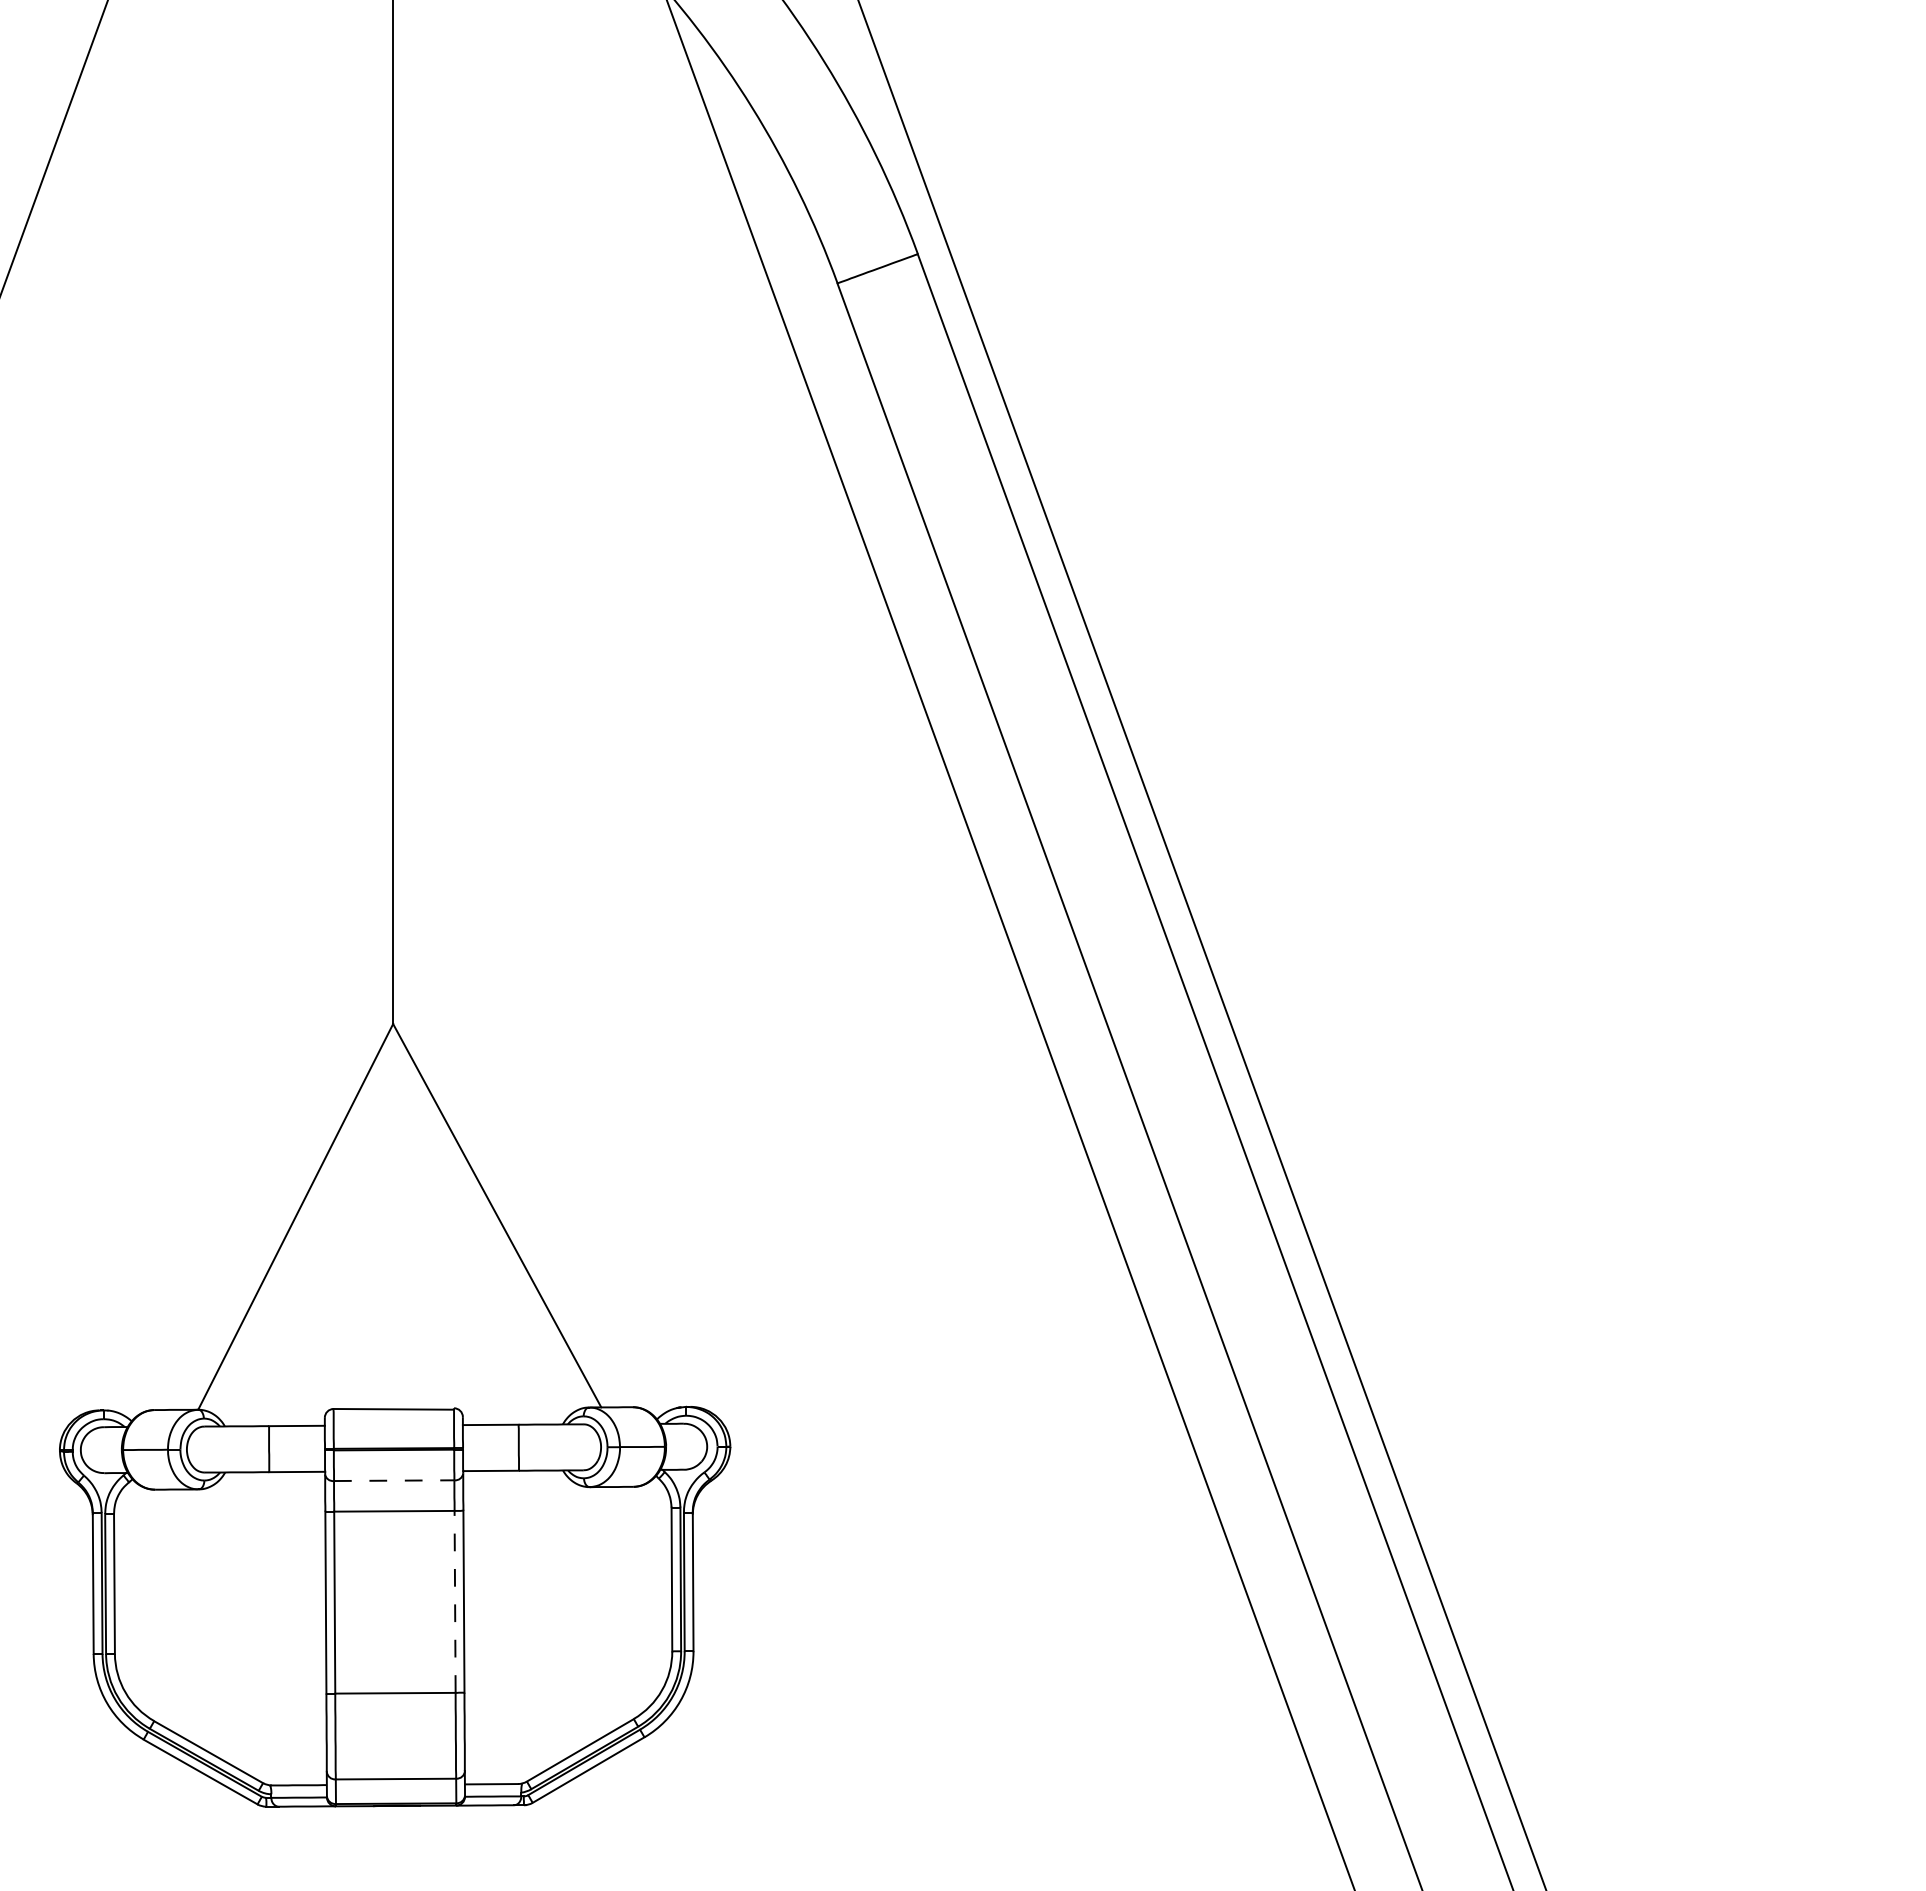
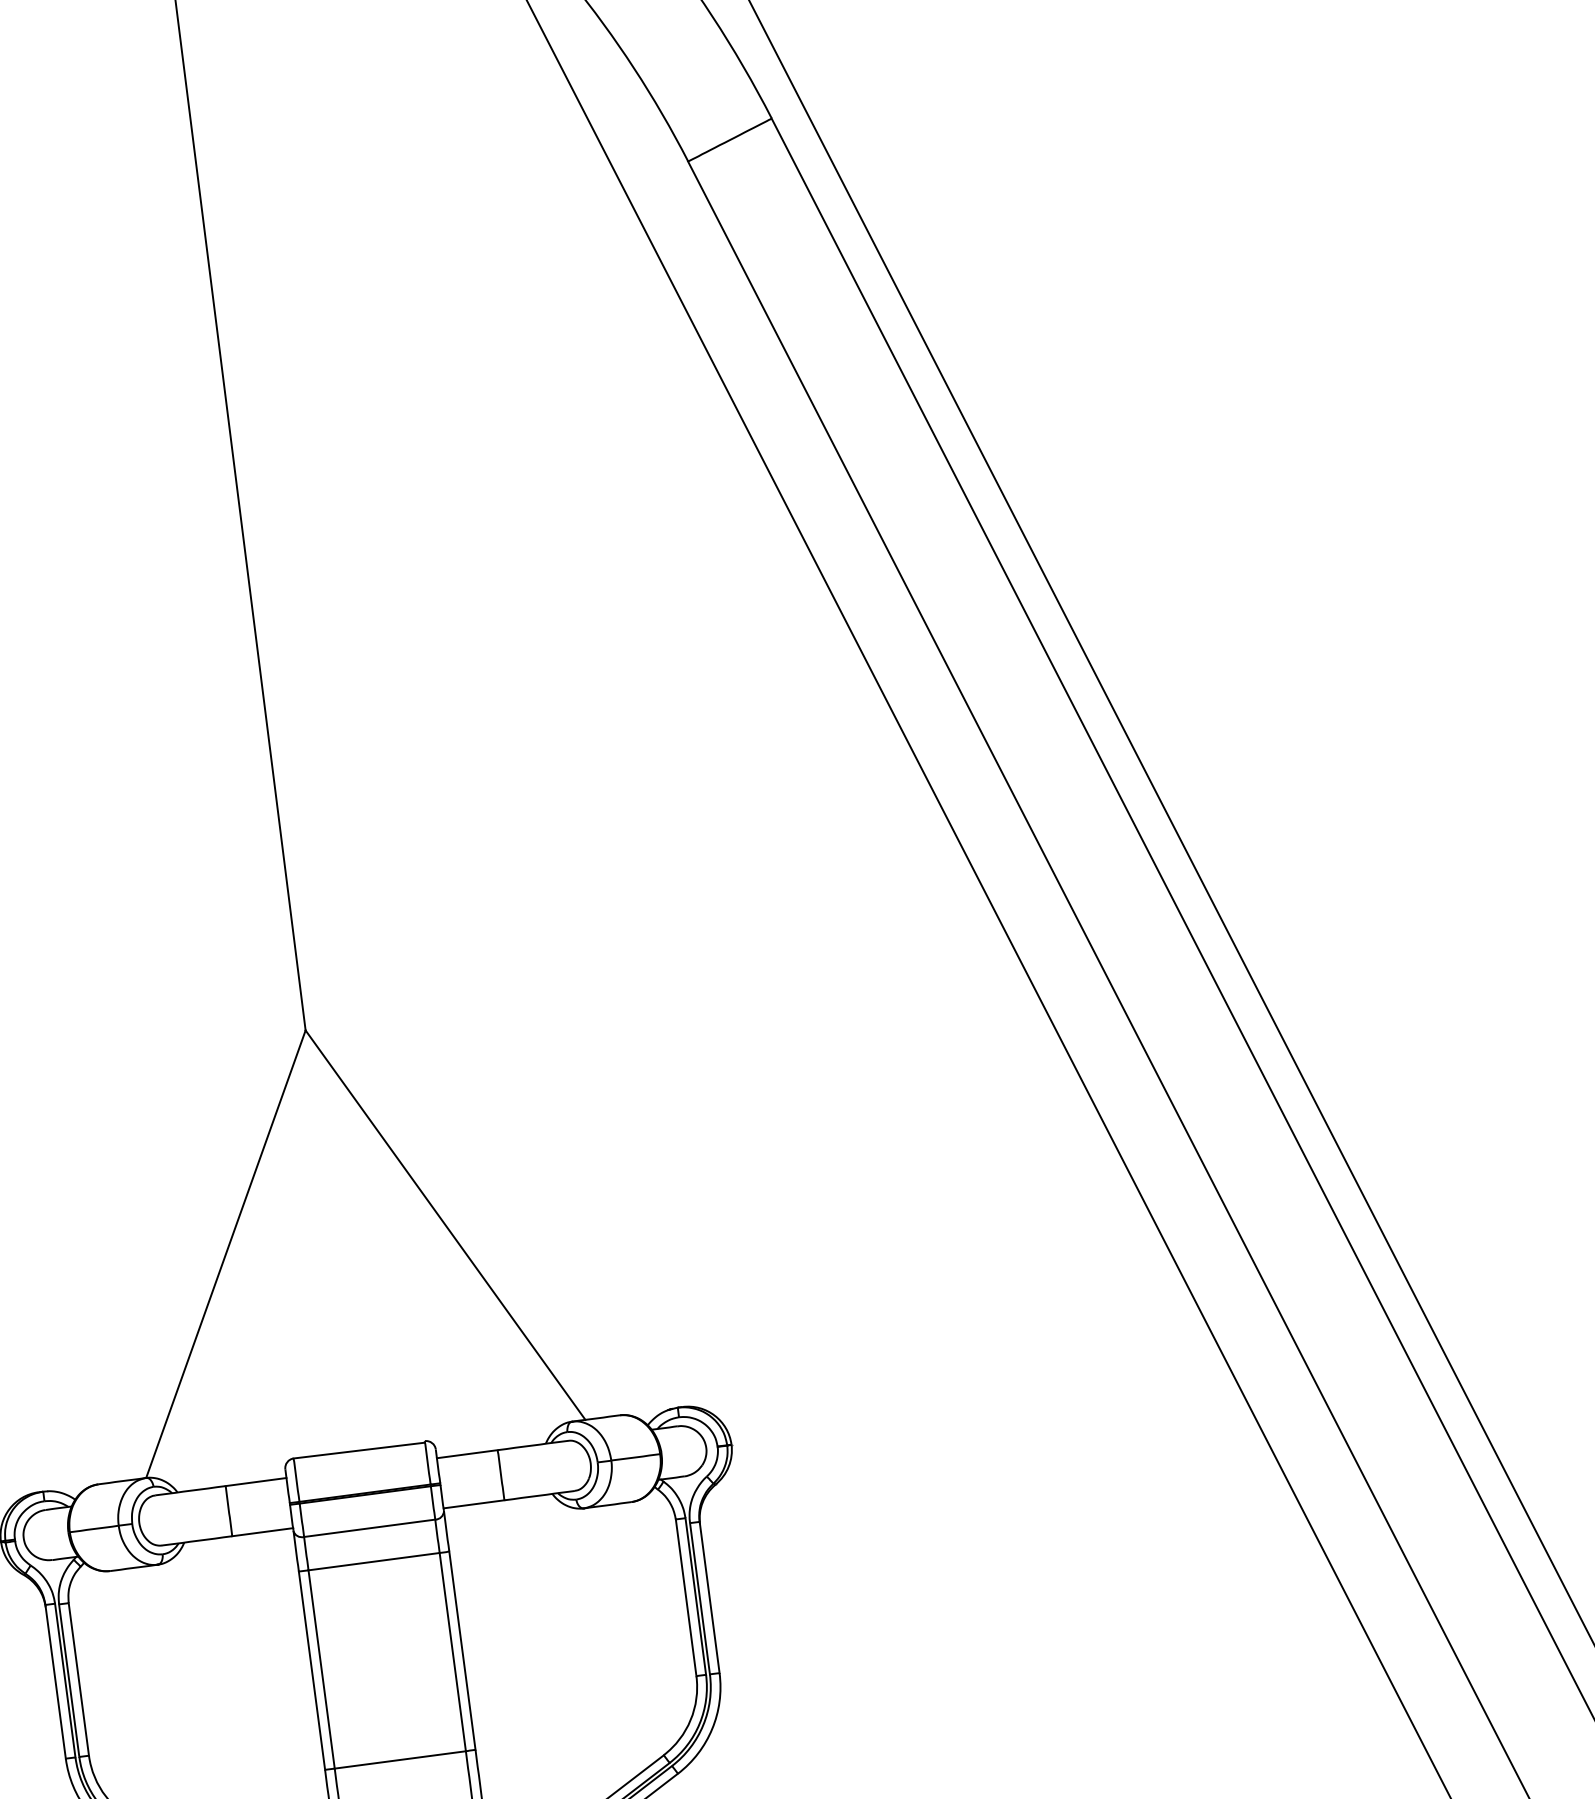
line: (394, 1480) -> (369, 1528), dashed -> solid
line: (455, 1601) -> (453, 1651), dashed -> solid

